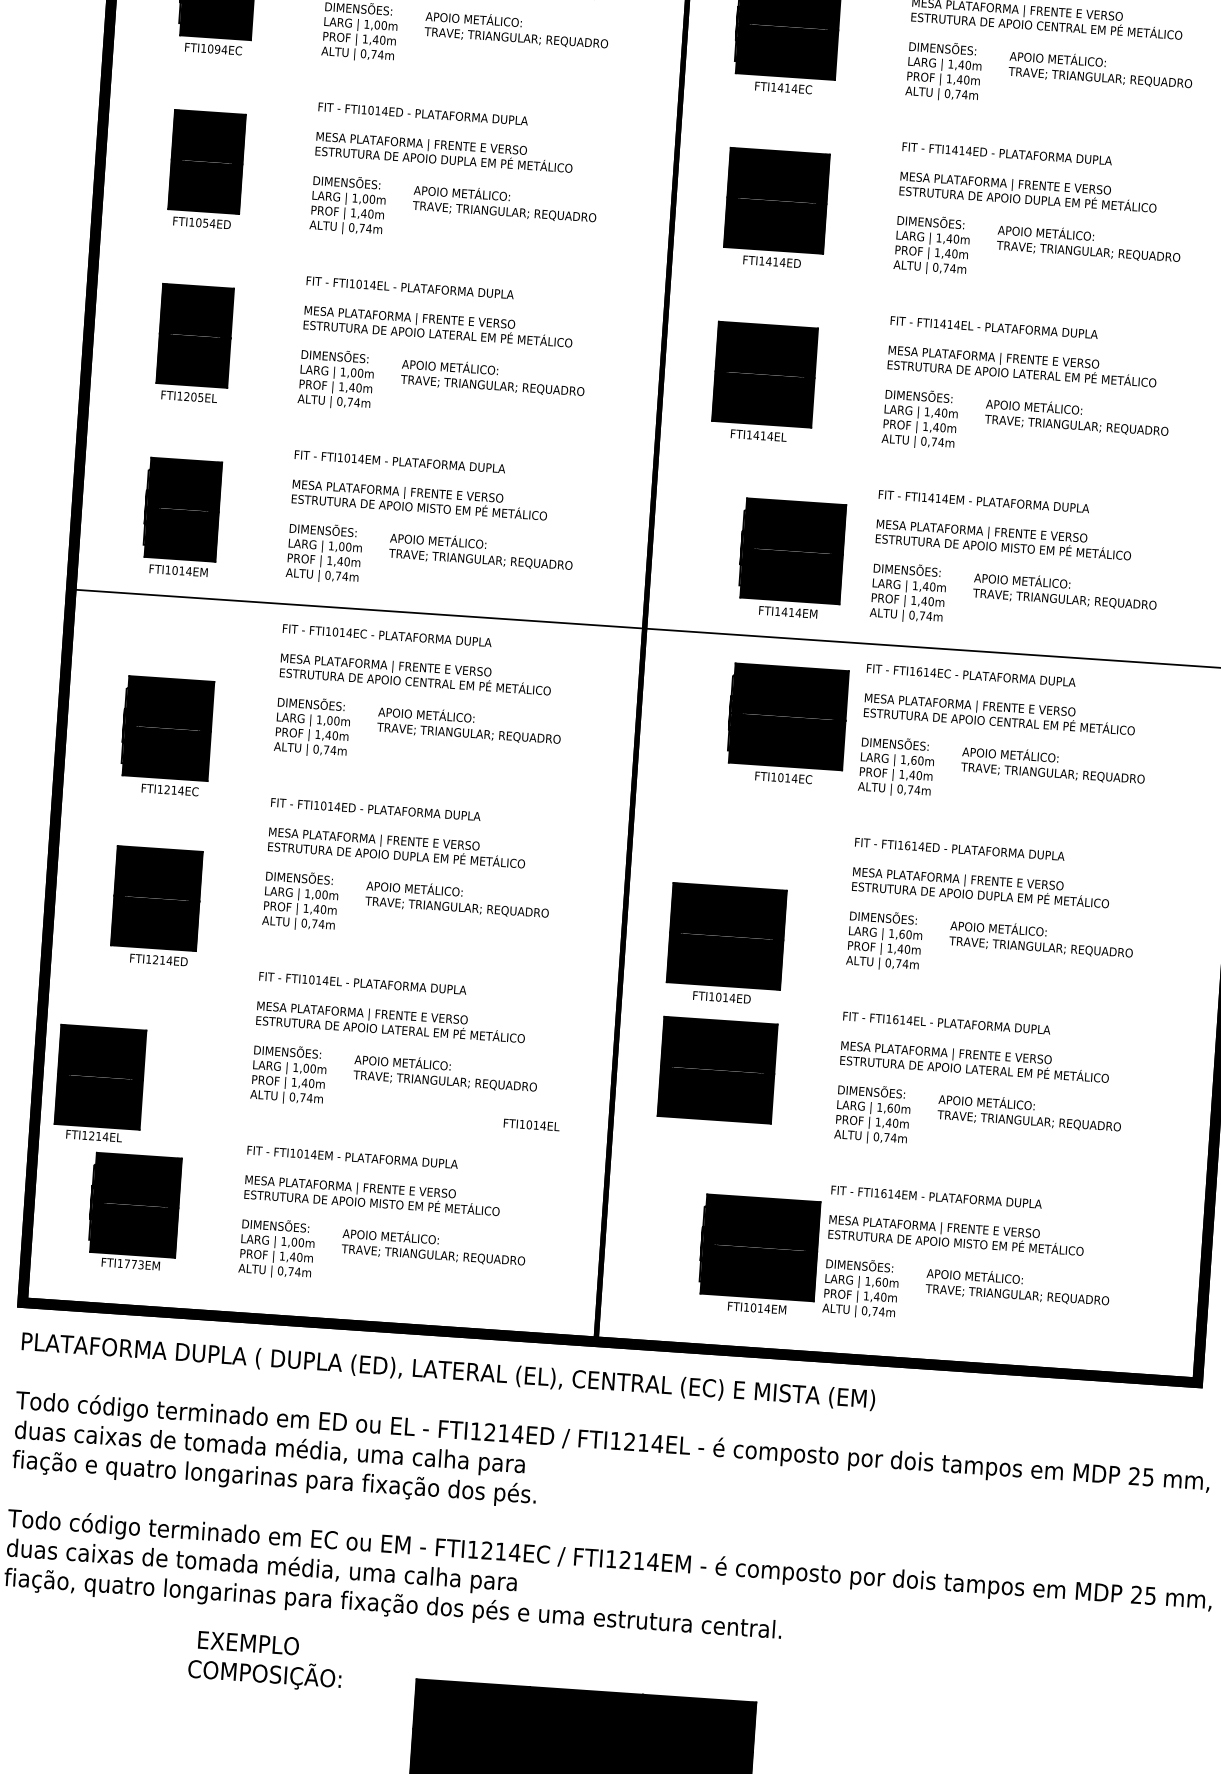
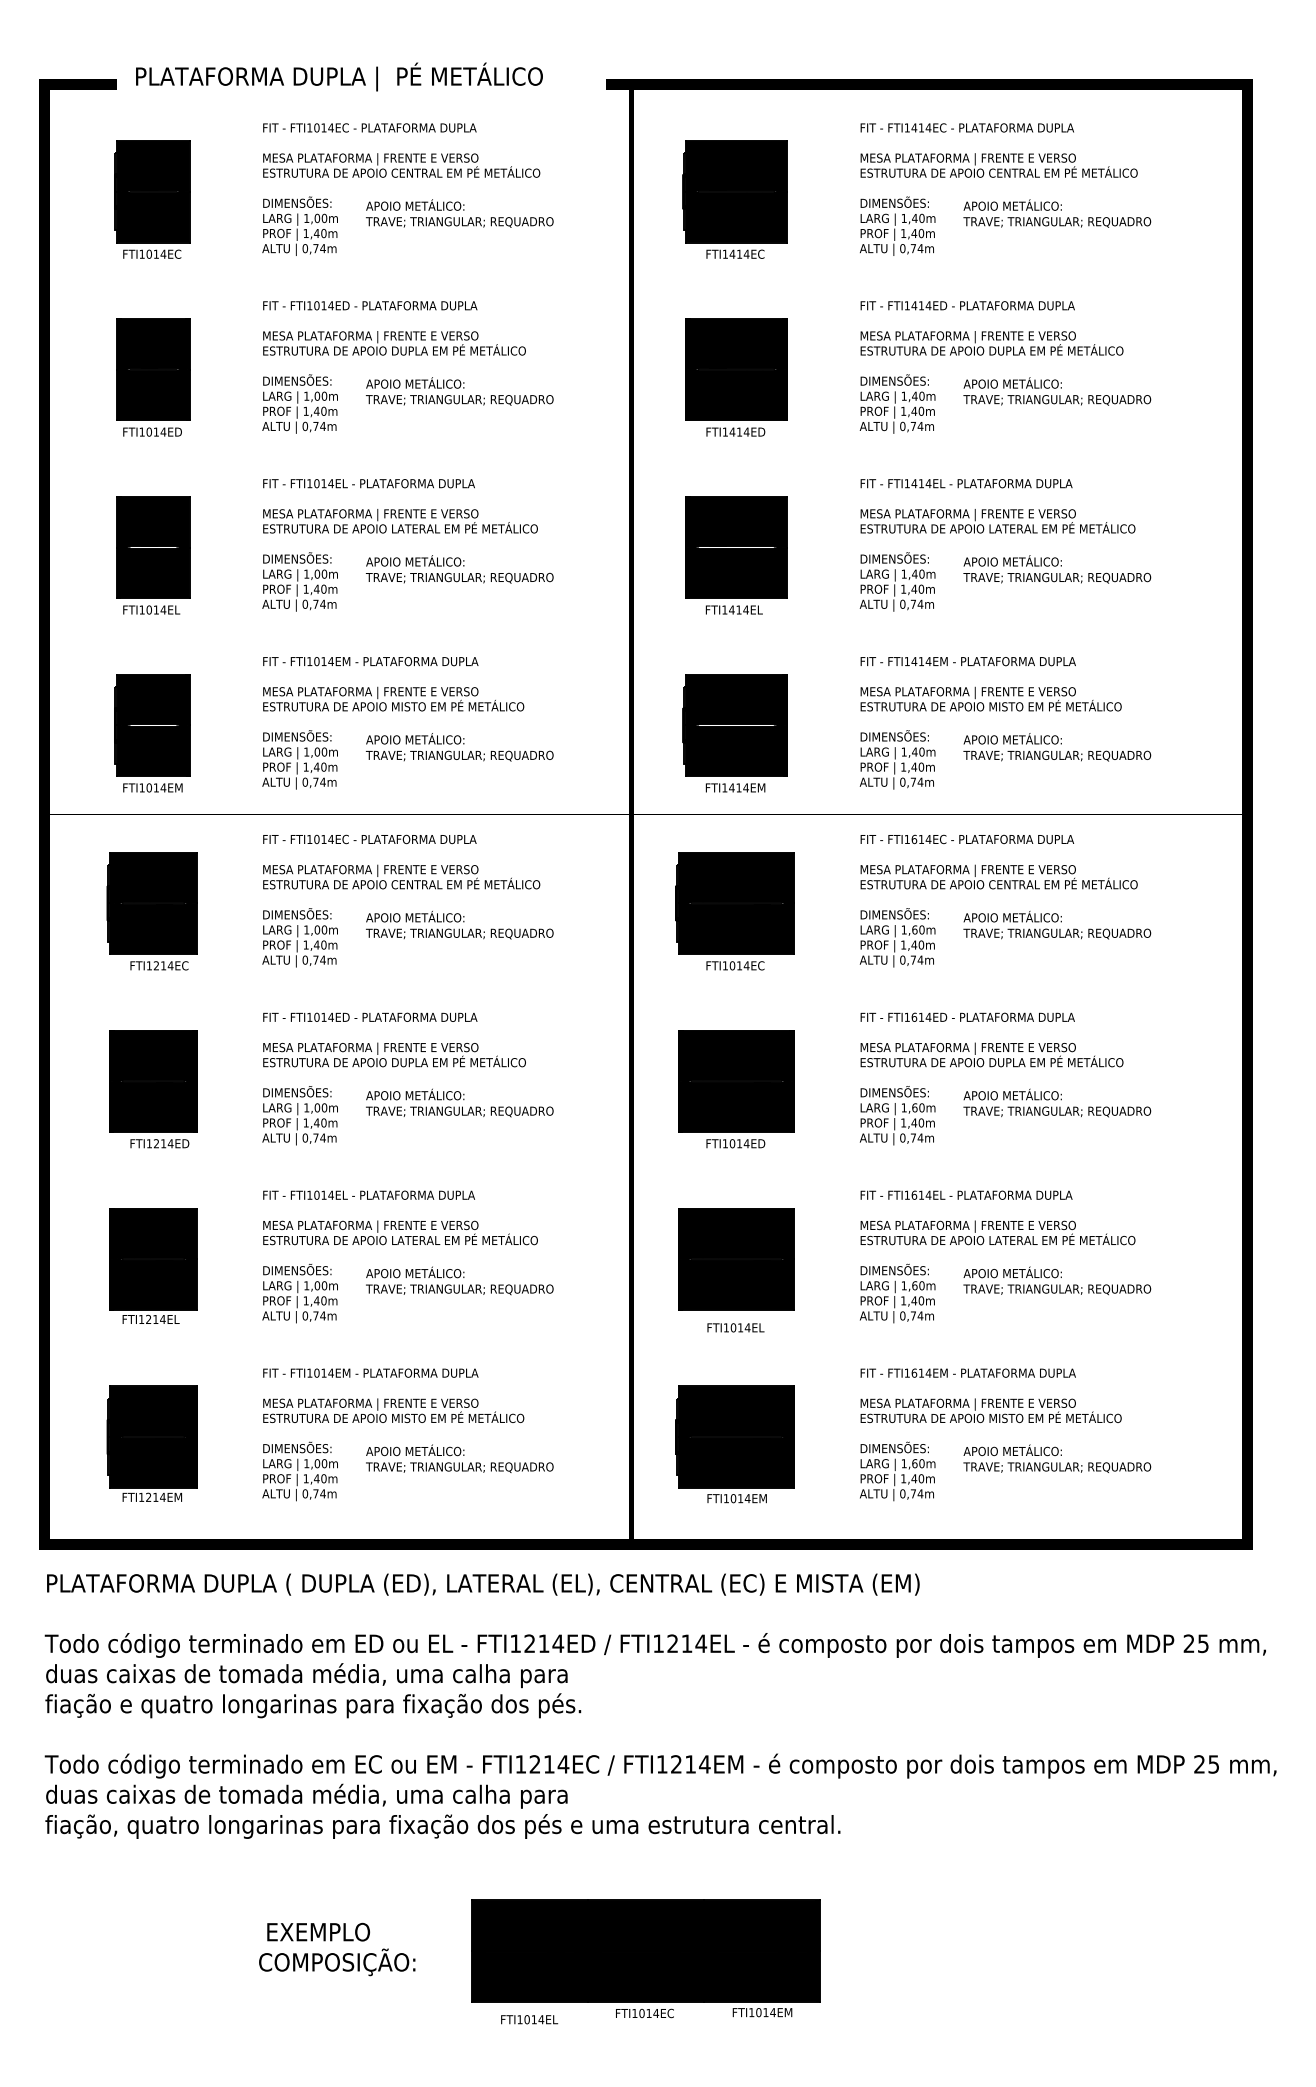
text: (217, 48) -> (156, 253), FTI1094EC -> FTI1014EC
text: (204, 222) -> (155, 431), FTI1054ED -> FTI1014ED
text: (194, 396) -> (156, 609), FTI1205EL -> FTI1014EL
part: (790, 559) -> (734, 733), moved
part: (786, 724) -> (734, 911), moved
part: (165, 736) -> (151, 911), moved
part: (156, 906) -> (153, 1089), moved
part: (726, 944) -> (736, 1089), moved
part: (100, 1083) -> (153, 1265), moved
text: (531, 1124) -> (735, 1327), moved
part: (758, 1255) -> (734, 1444), moved
text: (133, 1263) -> (155, 1496), FTI1773EM -> FTI1214EM
text: (265, 1661) -> (337, 1949), moved

